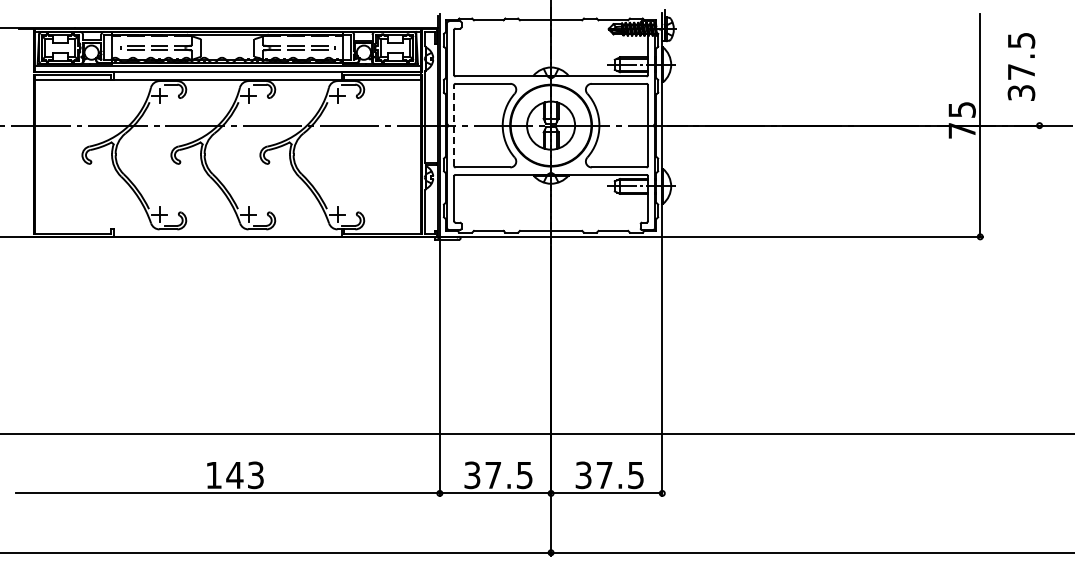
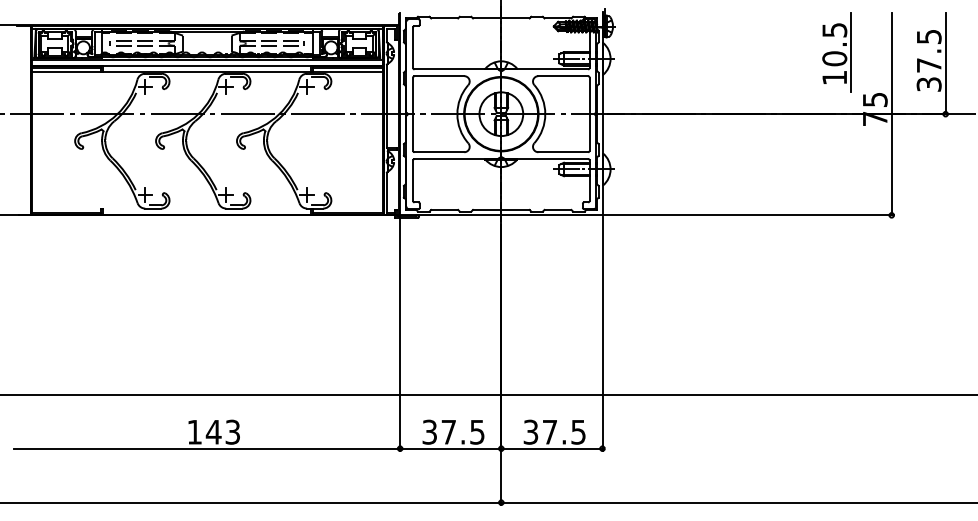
part: (920, 57) -> (837, 52), added
line: (1039, 69) -> (945, 63), added
line: (454, 125) -> (413, 114), dashed -> solid

